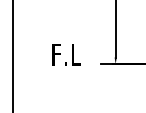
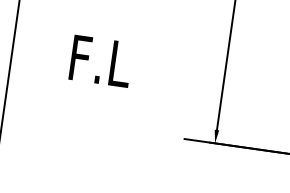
text: (66, 54) -> (100, 60), moved

